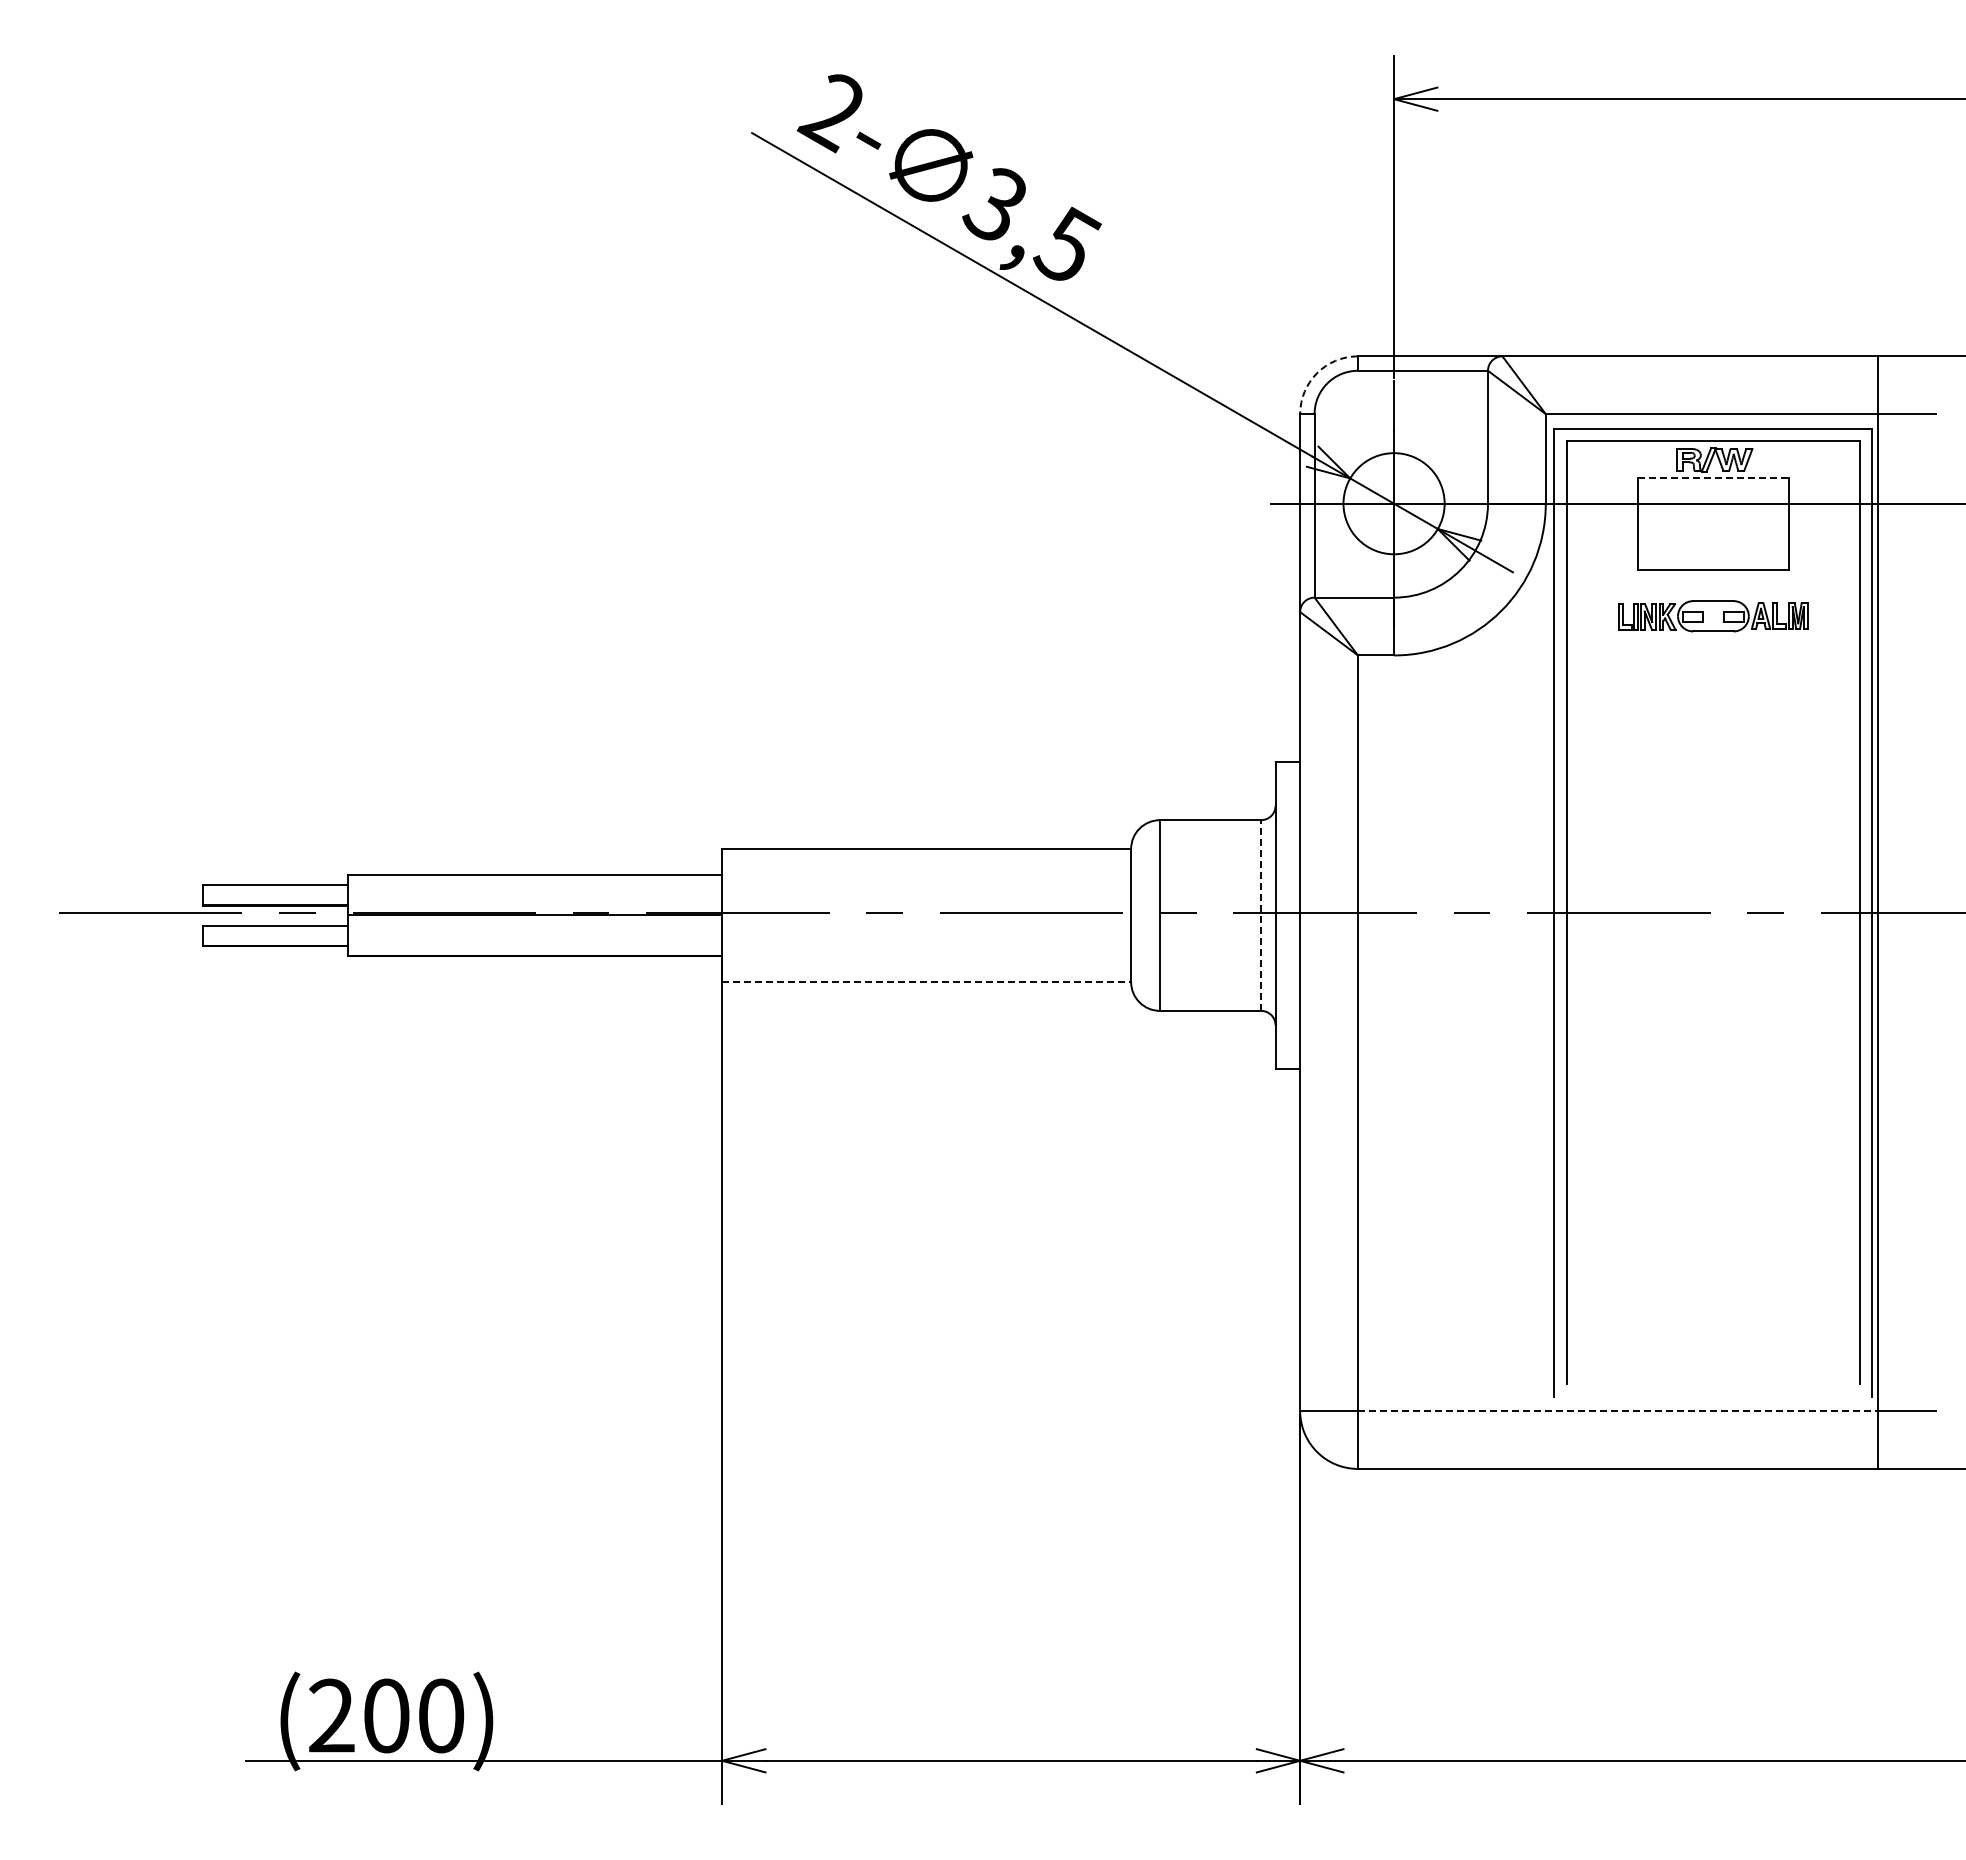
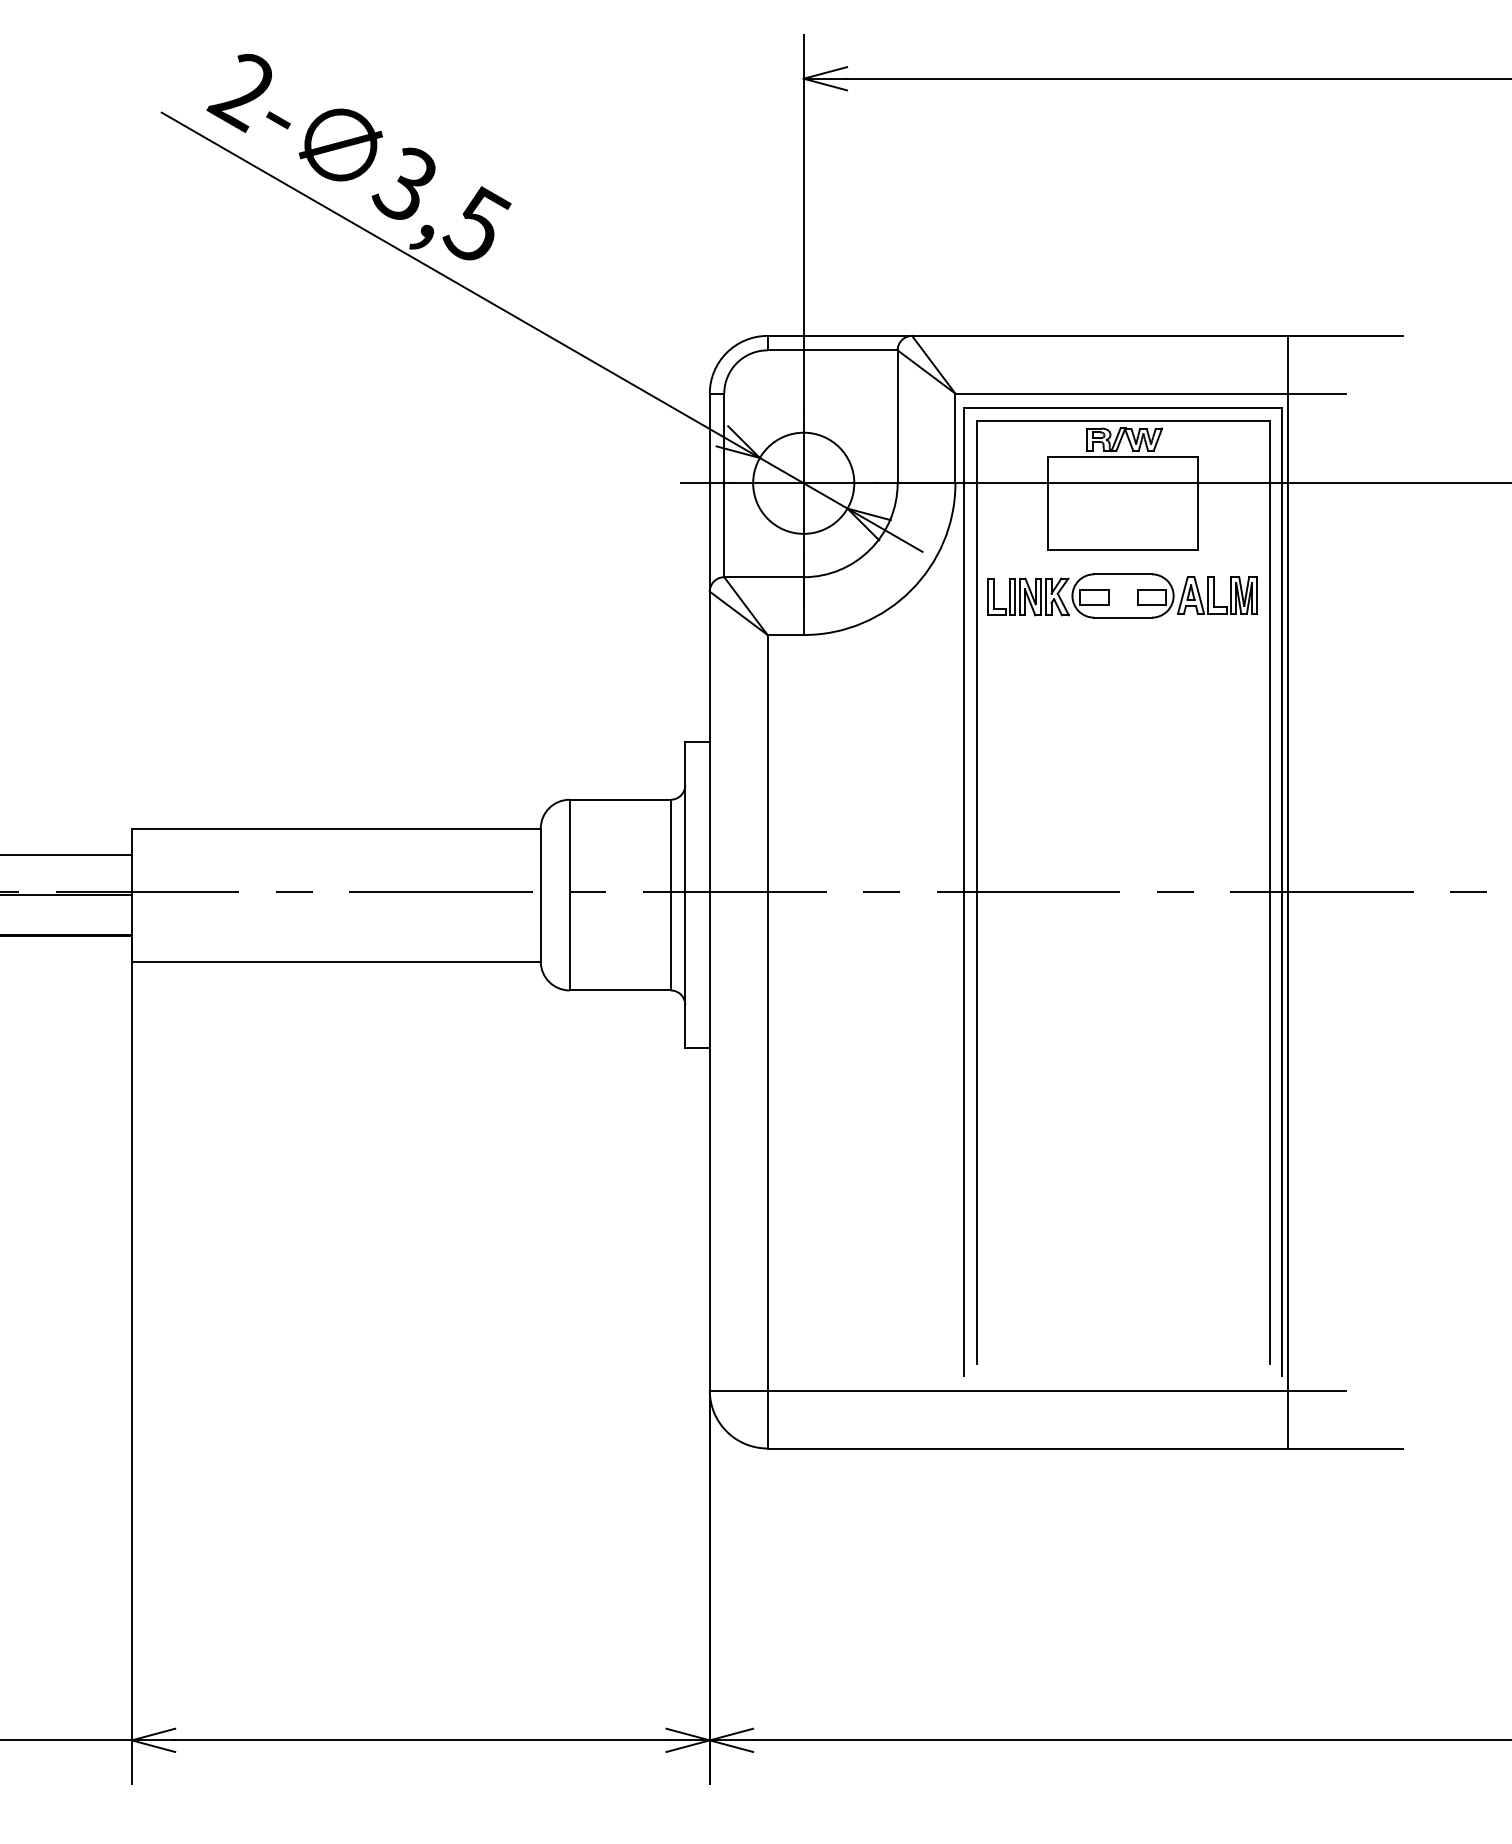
arc: (1317, 373) -> (727, 353), dashed -> solid
line: (1713, 477) -> (1123, 457), dashed -> solid
part: (1713, 615) -> (1123, 595), size x1.43
line: (1261, 915) -> (671, 895), dashed -> solid
line: (927, 982) -> (337, 962), dashed -> solid
line: (1618, 1411) -> (1028, 1391), dashed -> solid

